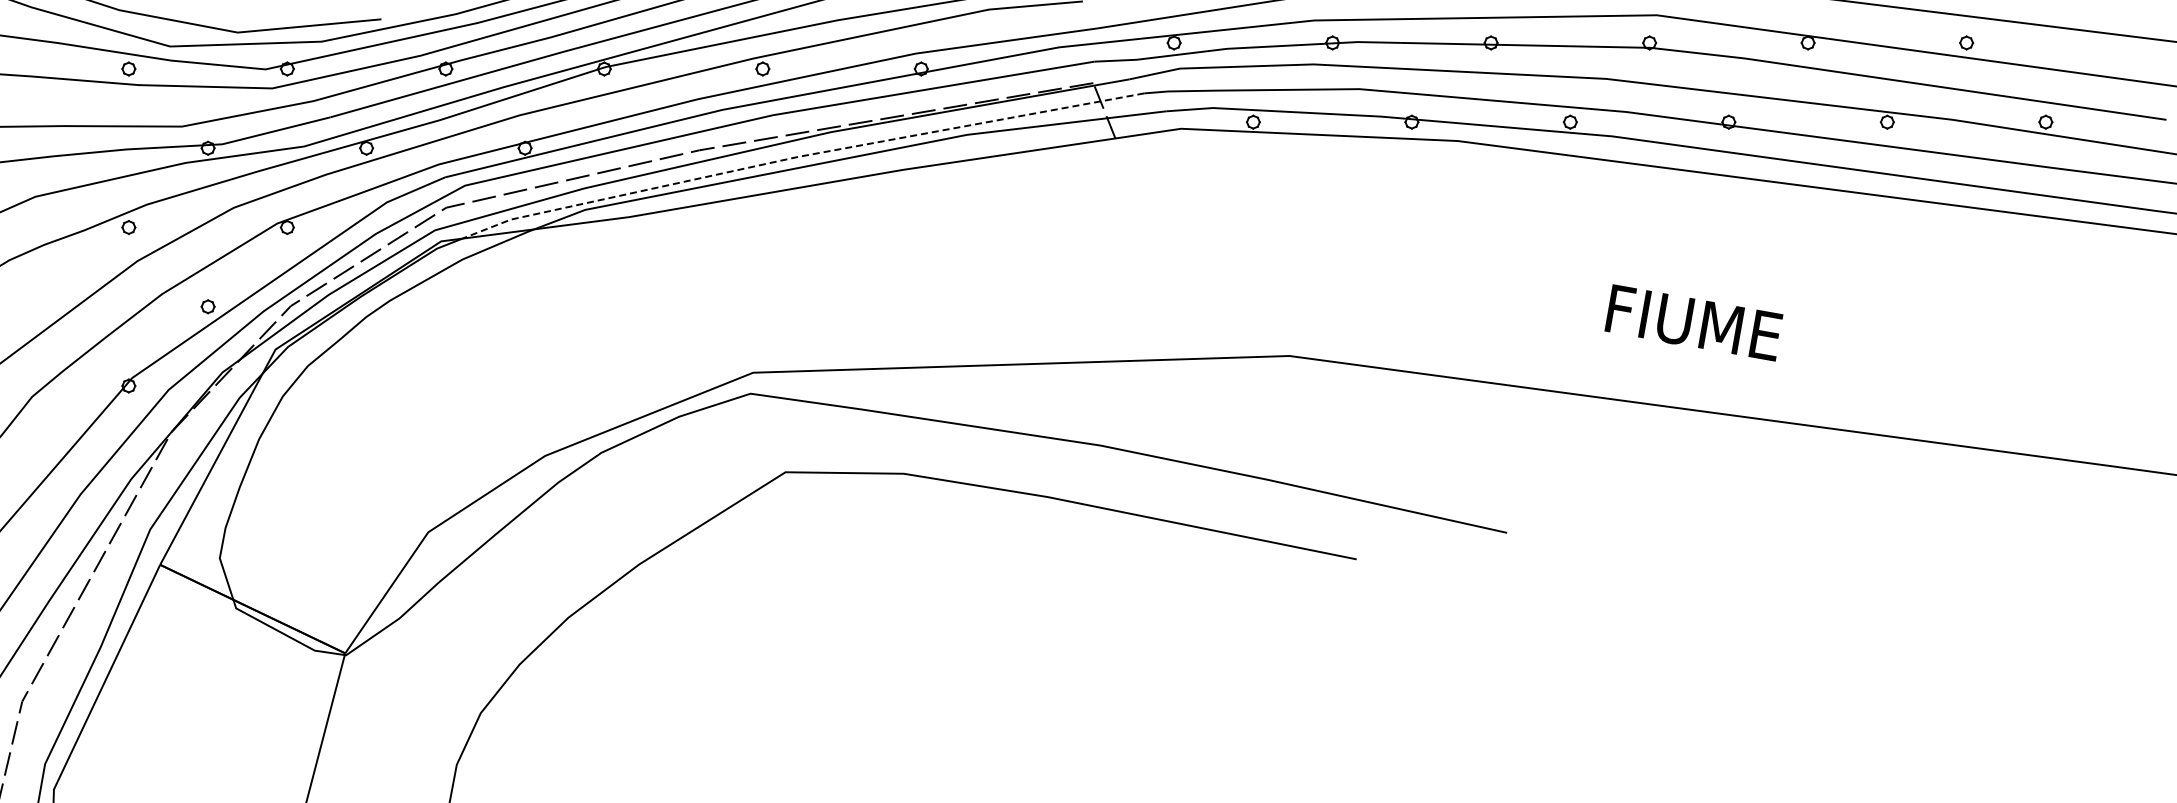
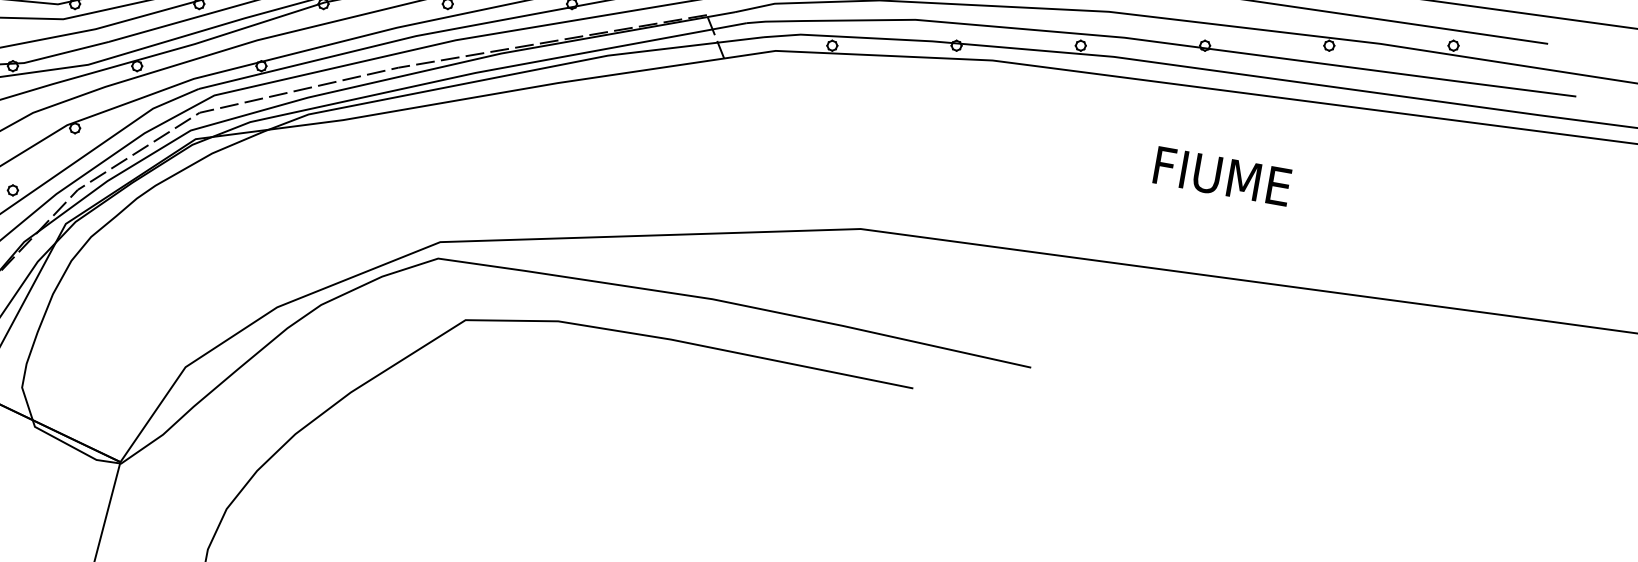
line: (799, 156) -> (476, 72), dashed -> solid
text: (1693, 322) -> (1222, 176), moved

